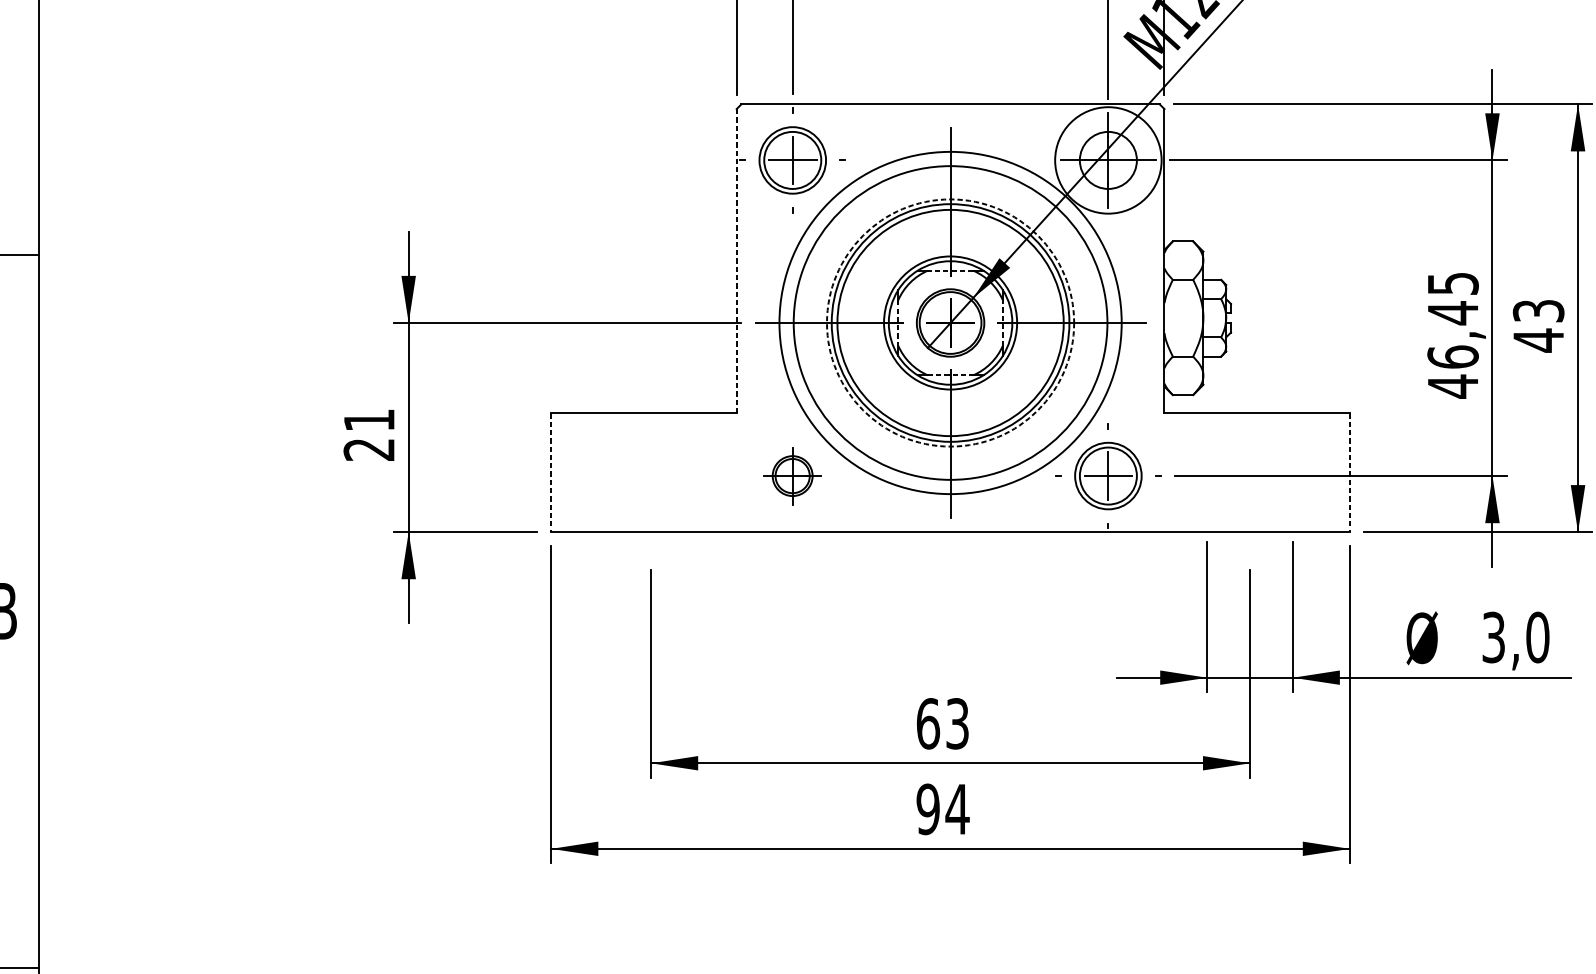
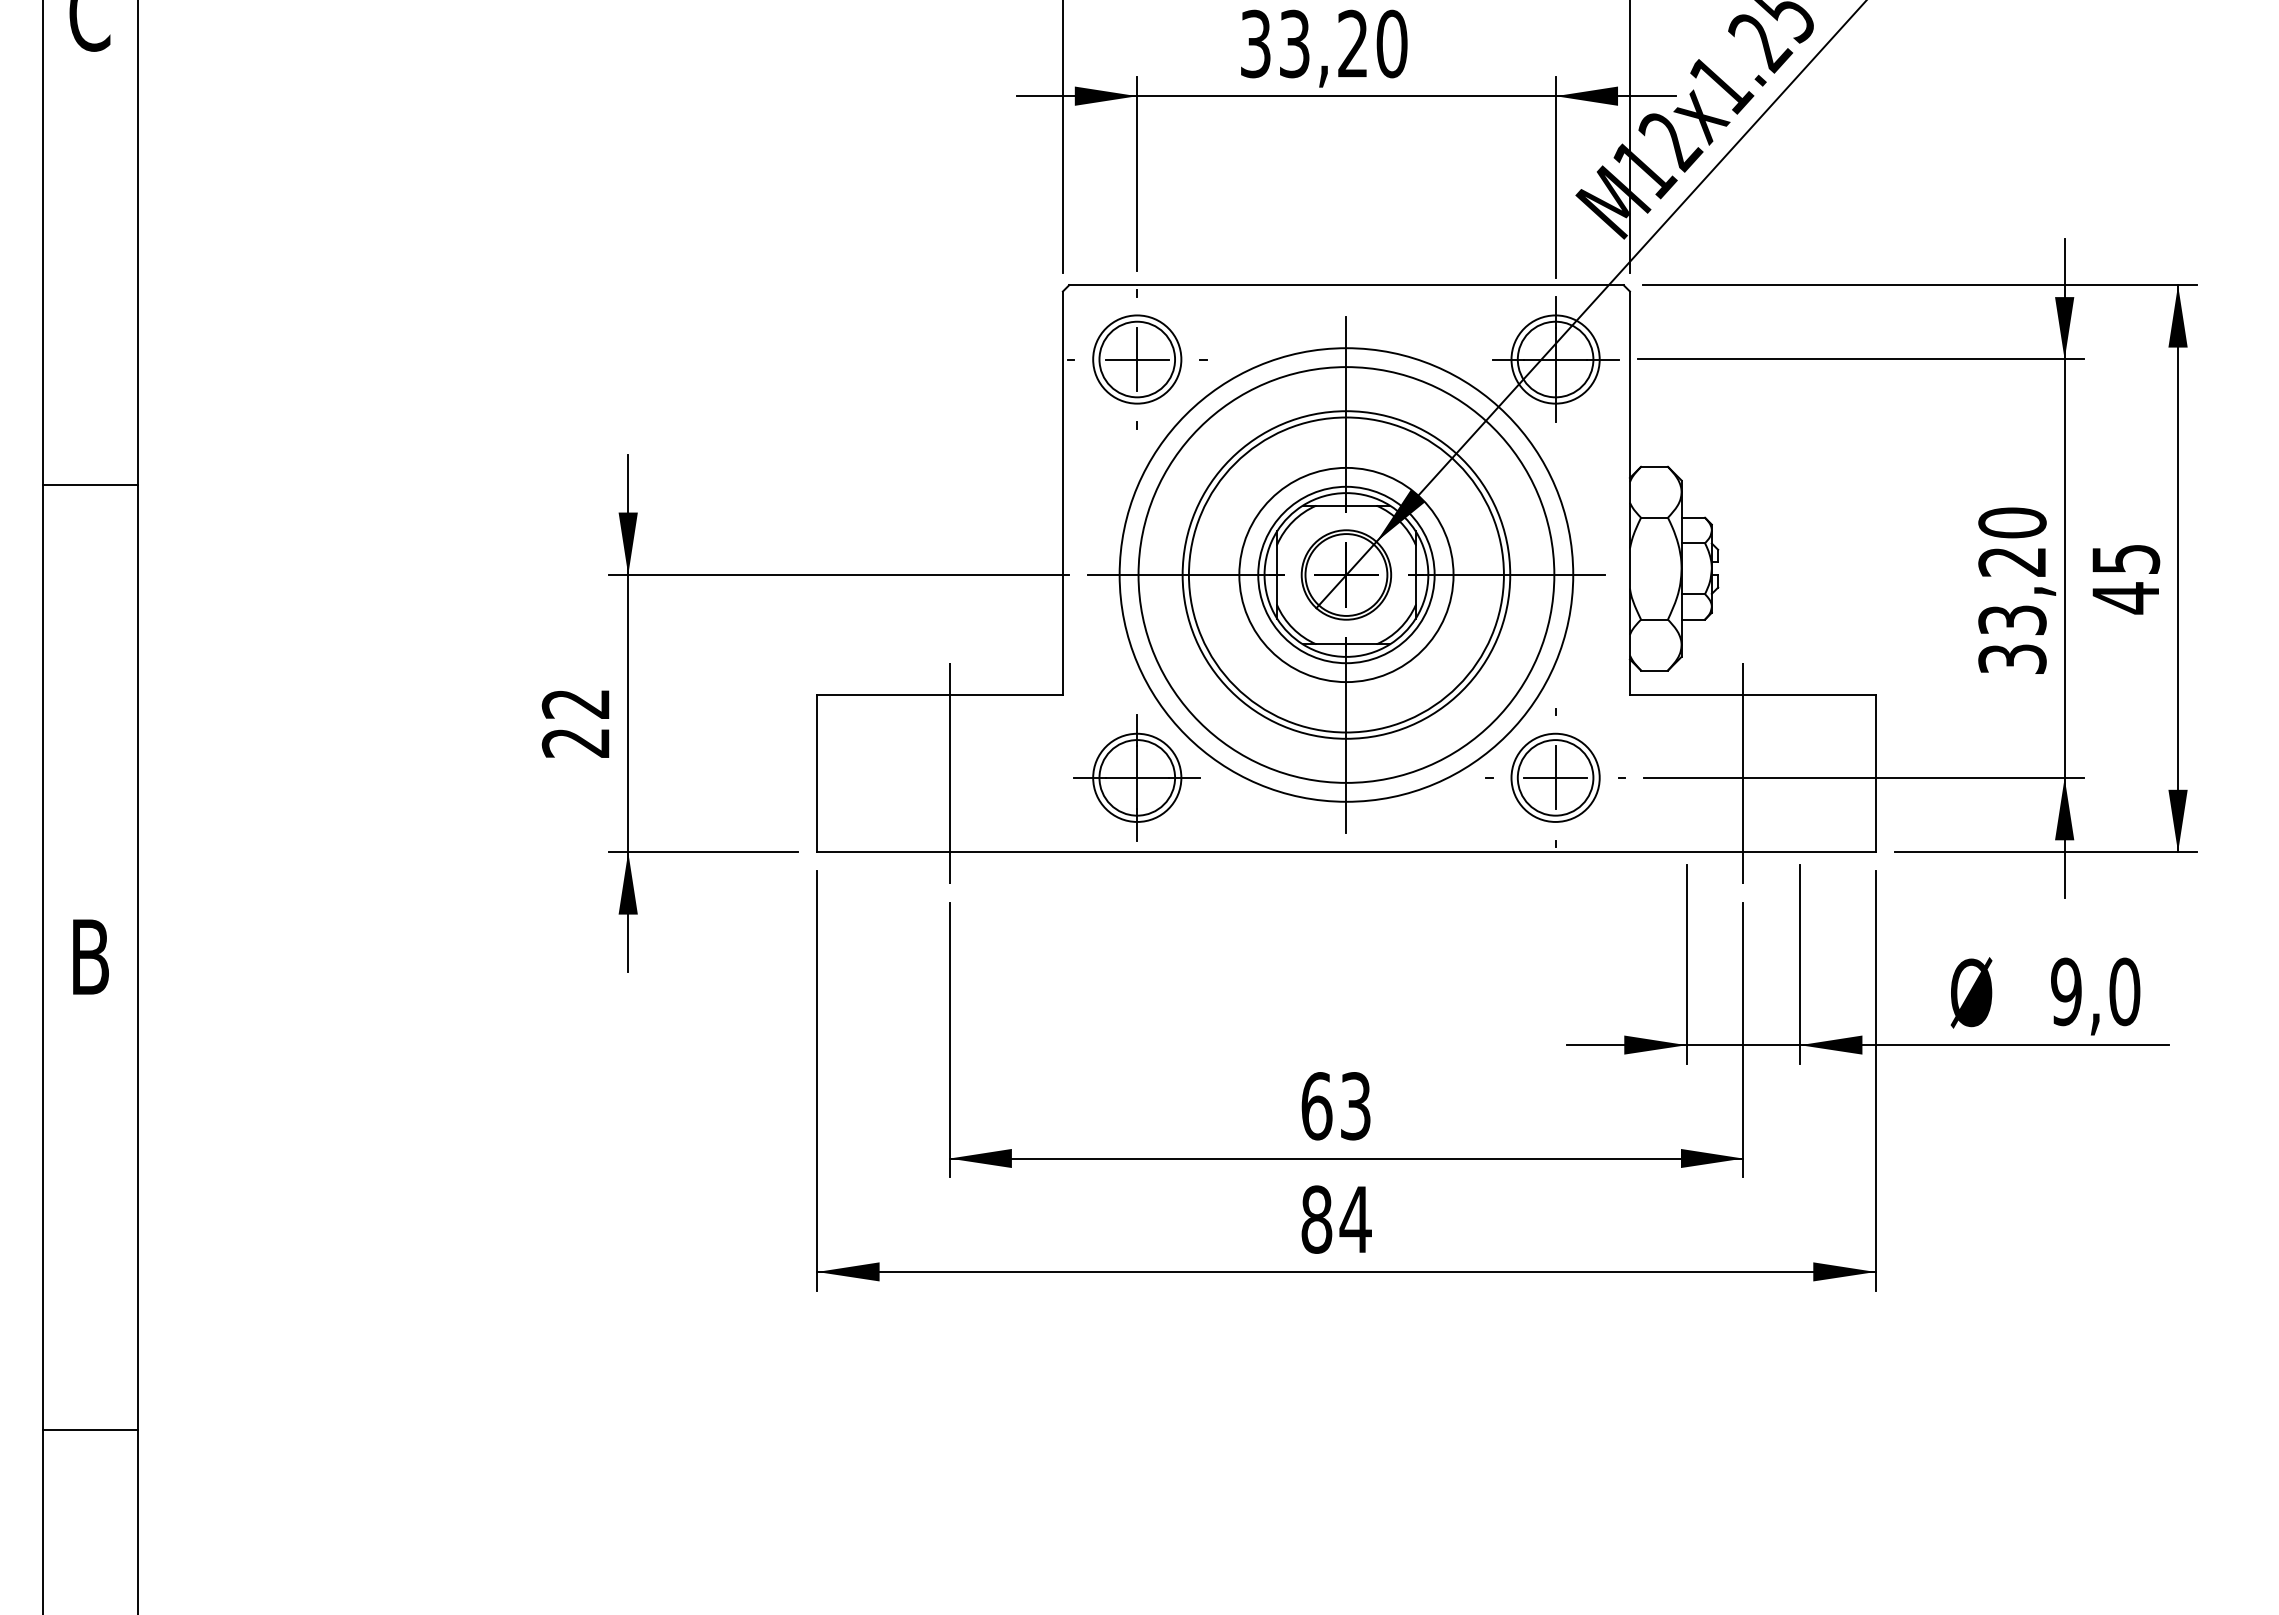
circle: (1108, 160) -> (1555, 359), size x0.62
line: (736, 261) -> (1062, 493), dashed -> solid
line: (949, 270) -> (1345, 505), dashed -> solid
text: (1538, 310) -> (2125, 558), 43 -> 45
circle: (950, 322) -> (1346, 574), dashed -> solid
circle: (950, 322) -> (1346, 574), size x0.71
line: (1002, 322) -> (1415, 574), dashed -> solid
line: (898, 323) -> (1277, 575), dashed -> solid
text: (1453, 335) -> (2012, 591), 46,45 -> 33,20
line: (950, 375) -> (1346, 644), dashed -> solid
text: (368, 420) -> (575, 704), 21 -> 22
line: (551, 472) -> (817, 773), dashed -> solid
line: (651, 472) -> (949, 773), added
line: (1250, 472) -> (1743, 773), added
line: (1349, 472) -> (1875, 773), dashed -> solid
part: (792, 475) -> (1136, 777), size x1.67
text: (1493, 637) -> (2066, 991), 3,0 -> 9,0
text: (927, 809) -> (1316, 1219), 94 -> 84

